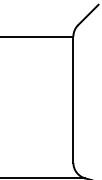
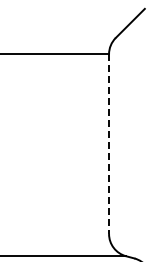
line: (73, 99) -> (109, 144), solid -> dashed

